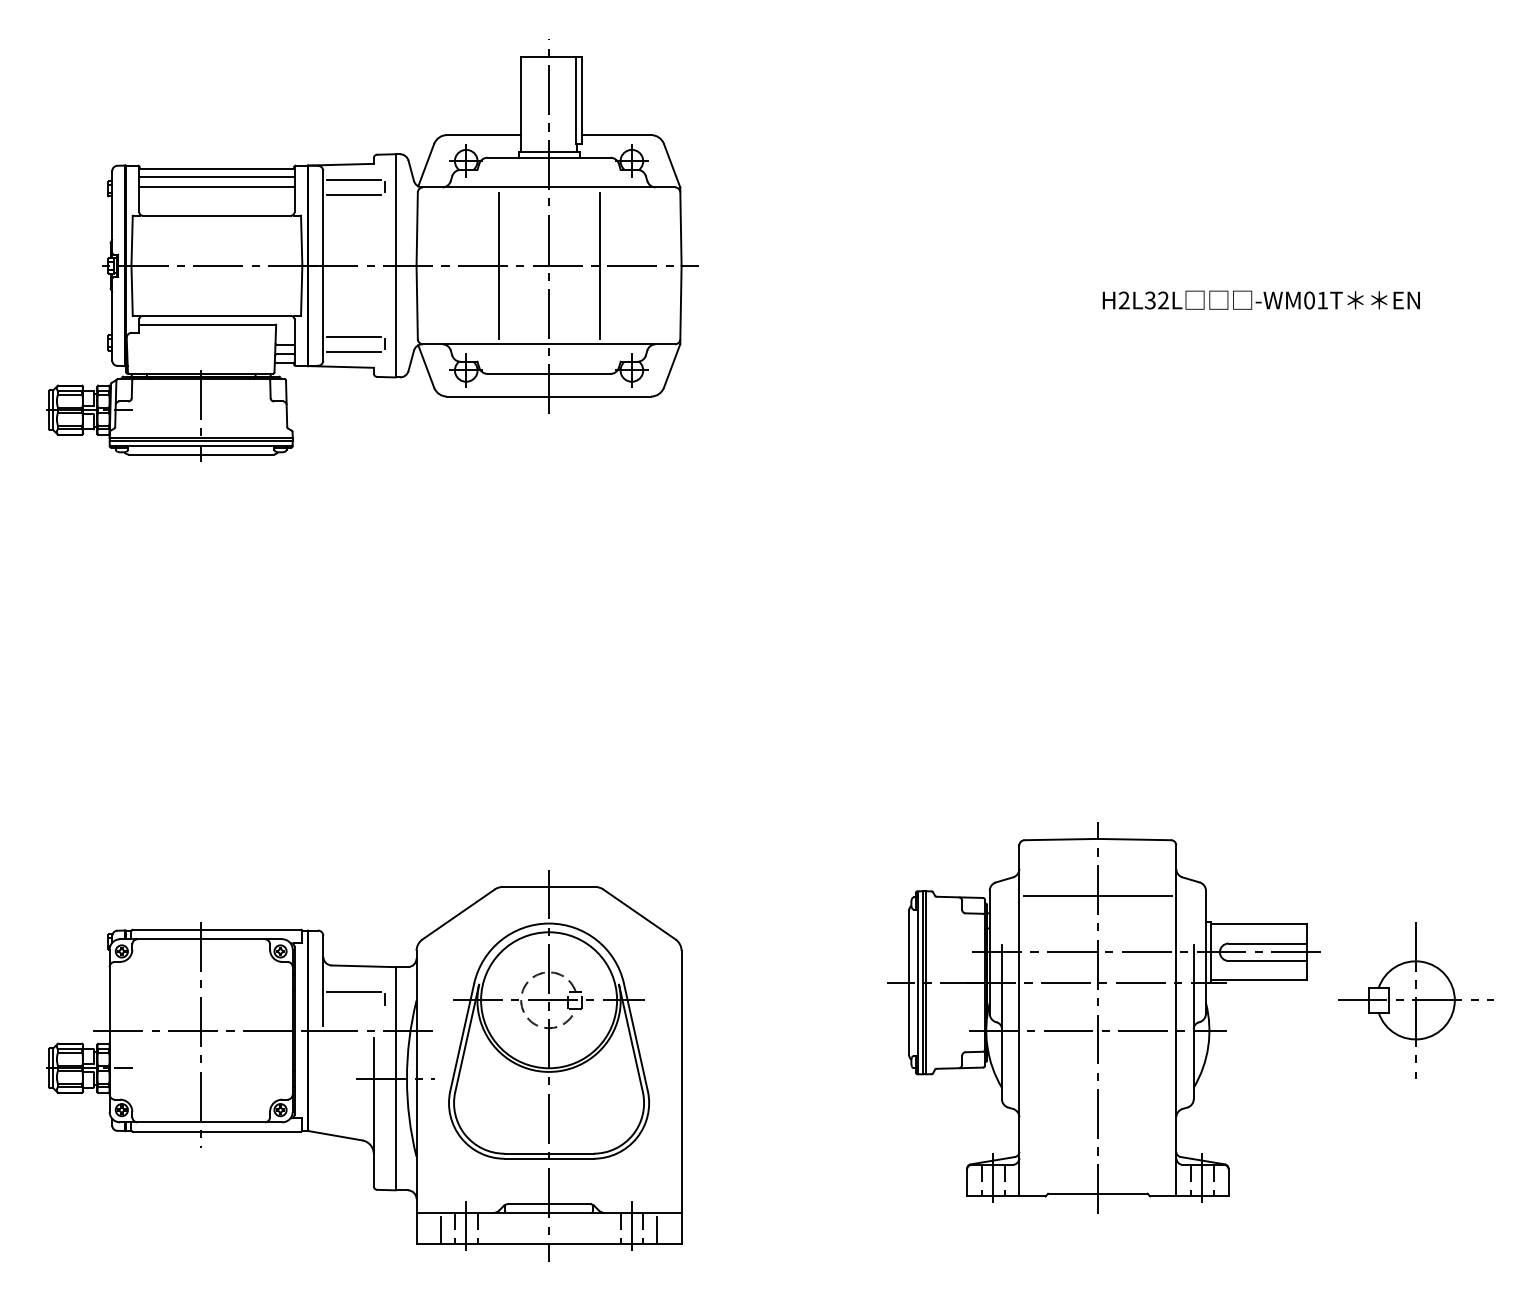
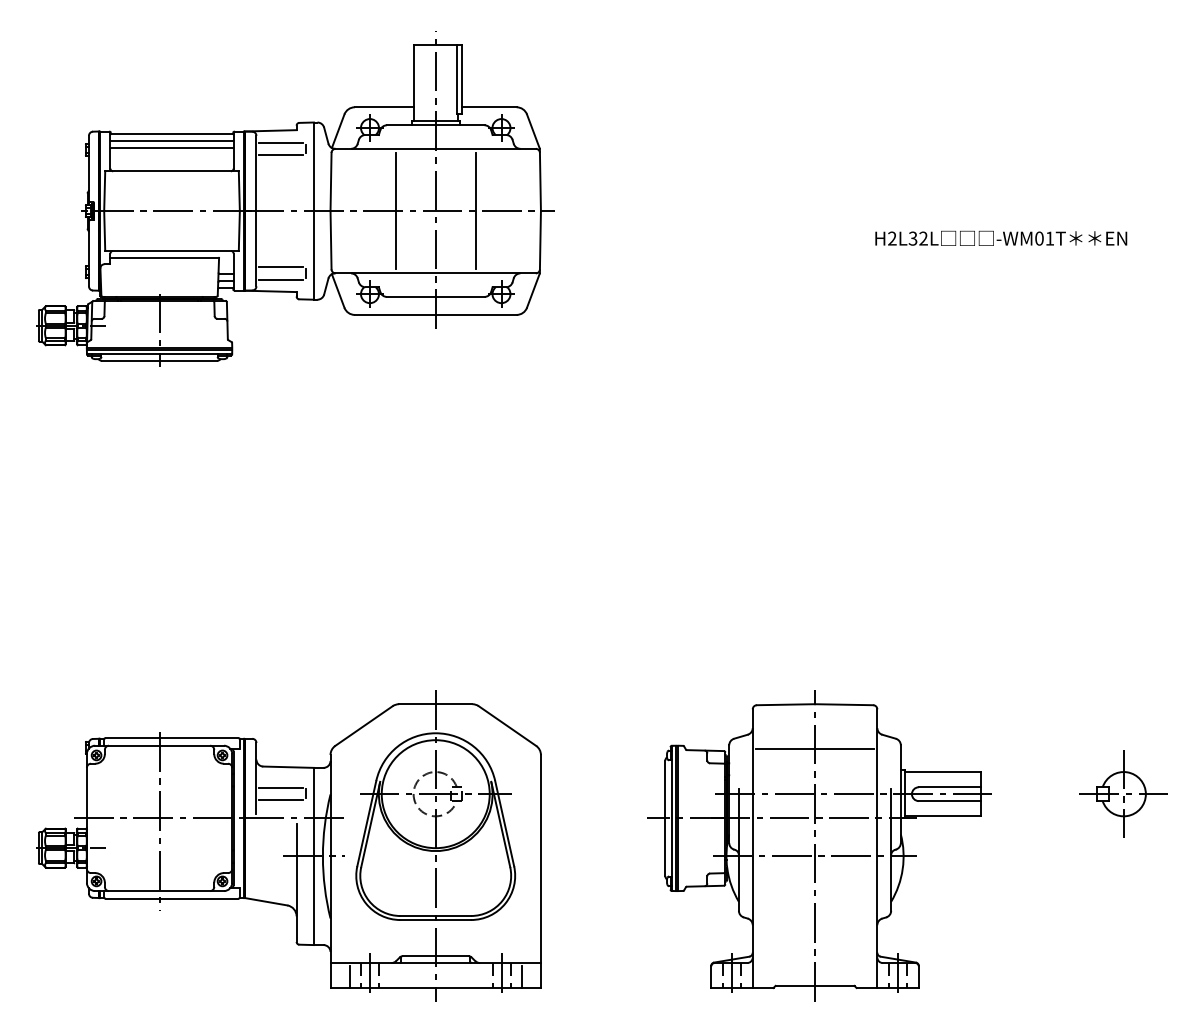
part: (1415, 999) -> (1123, 793), size x0.71
line: (353, 1007) -> (280, 799), added
part: (1103, 1017) -> (819, 845), moved

